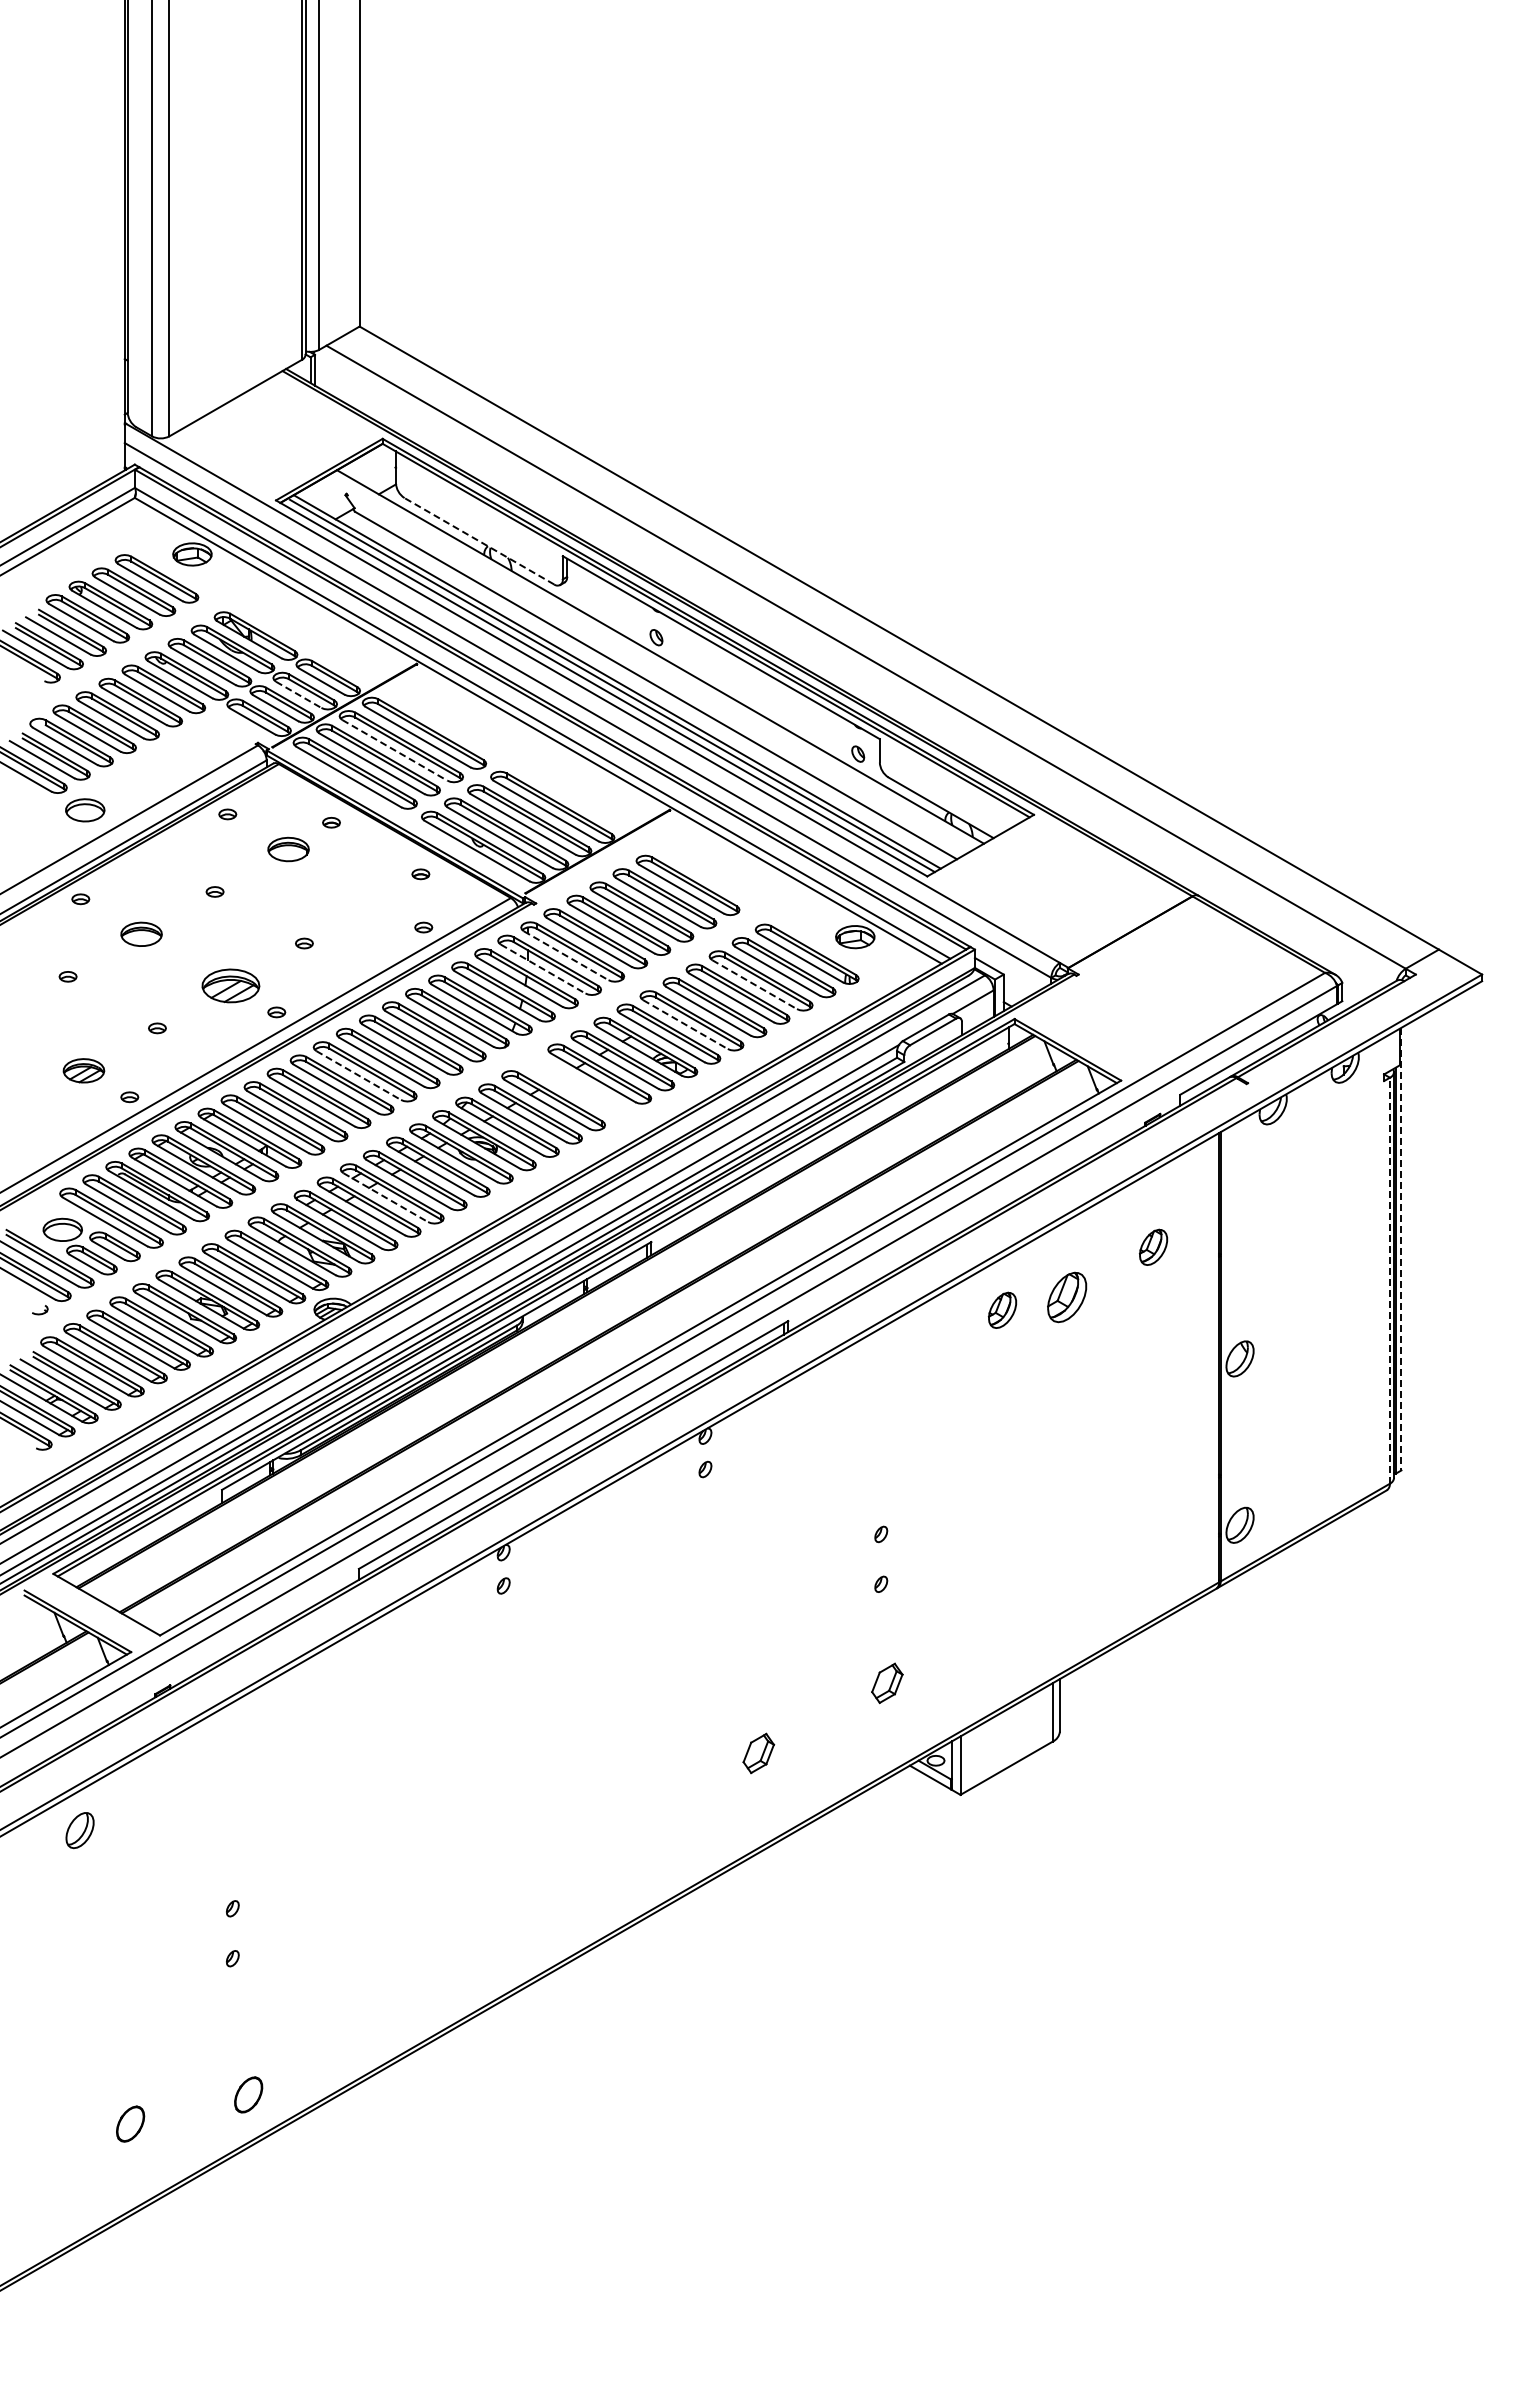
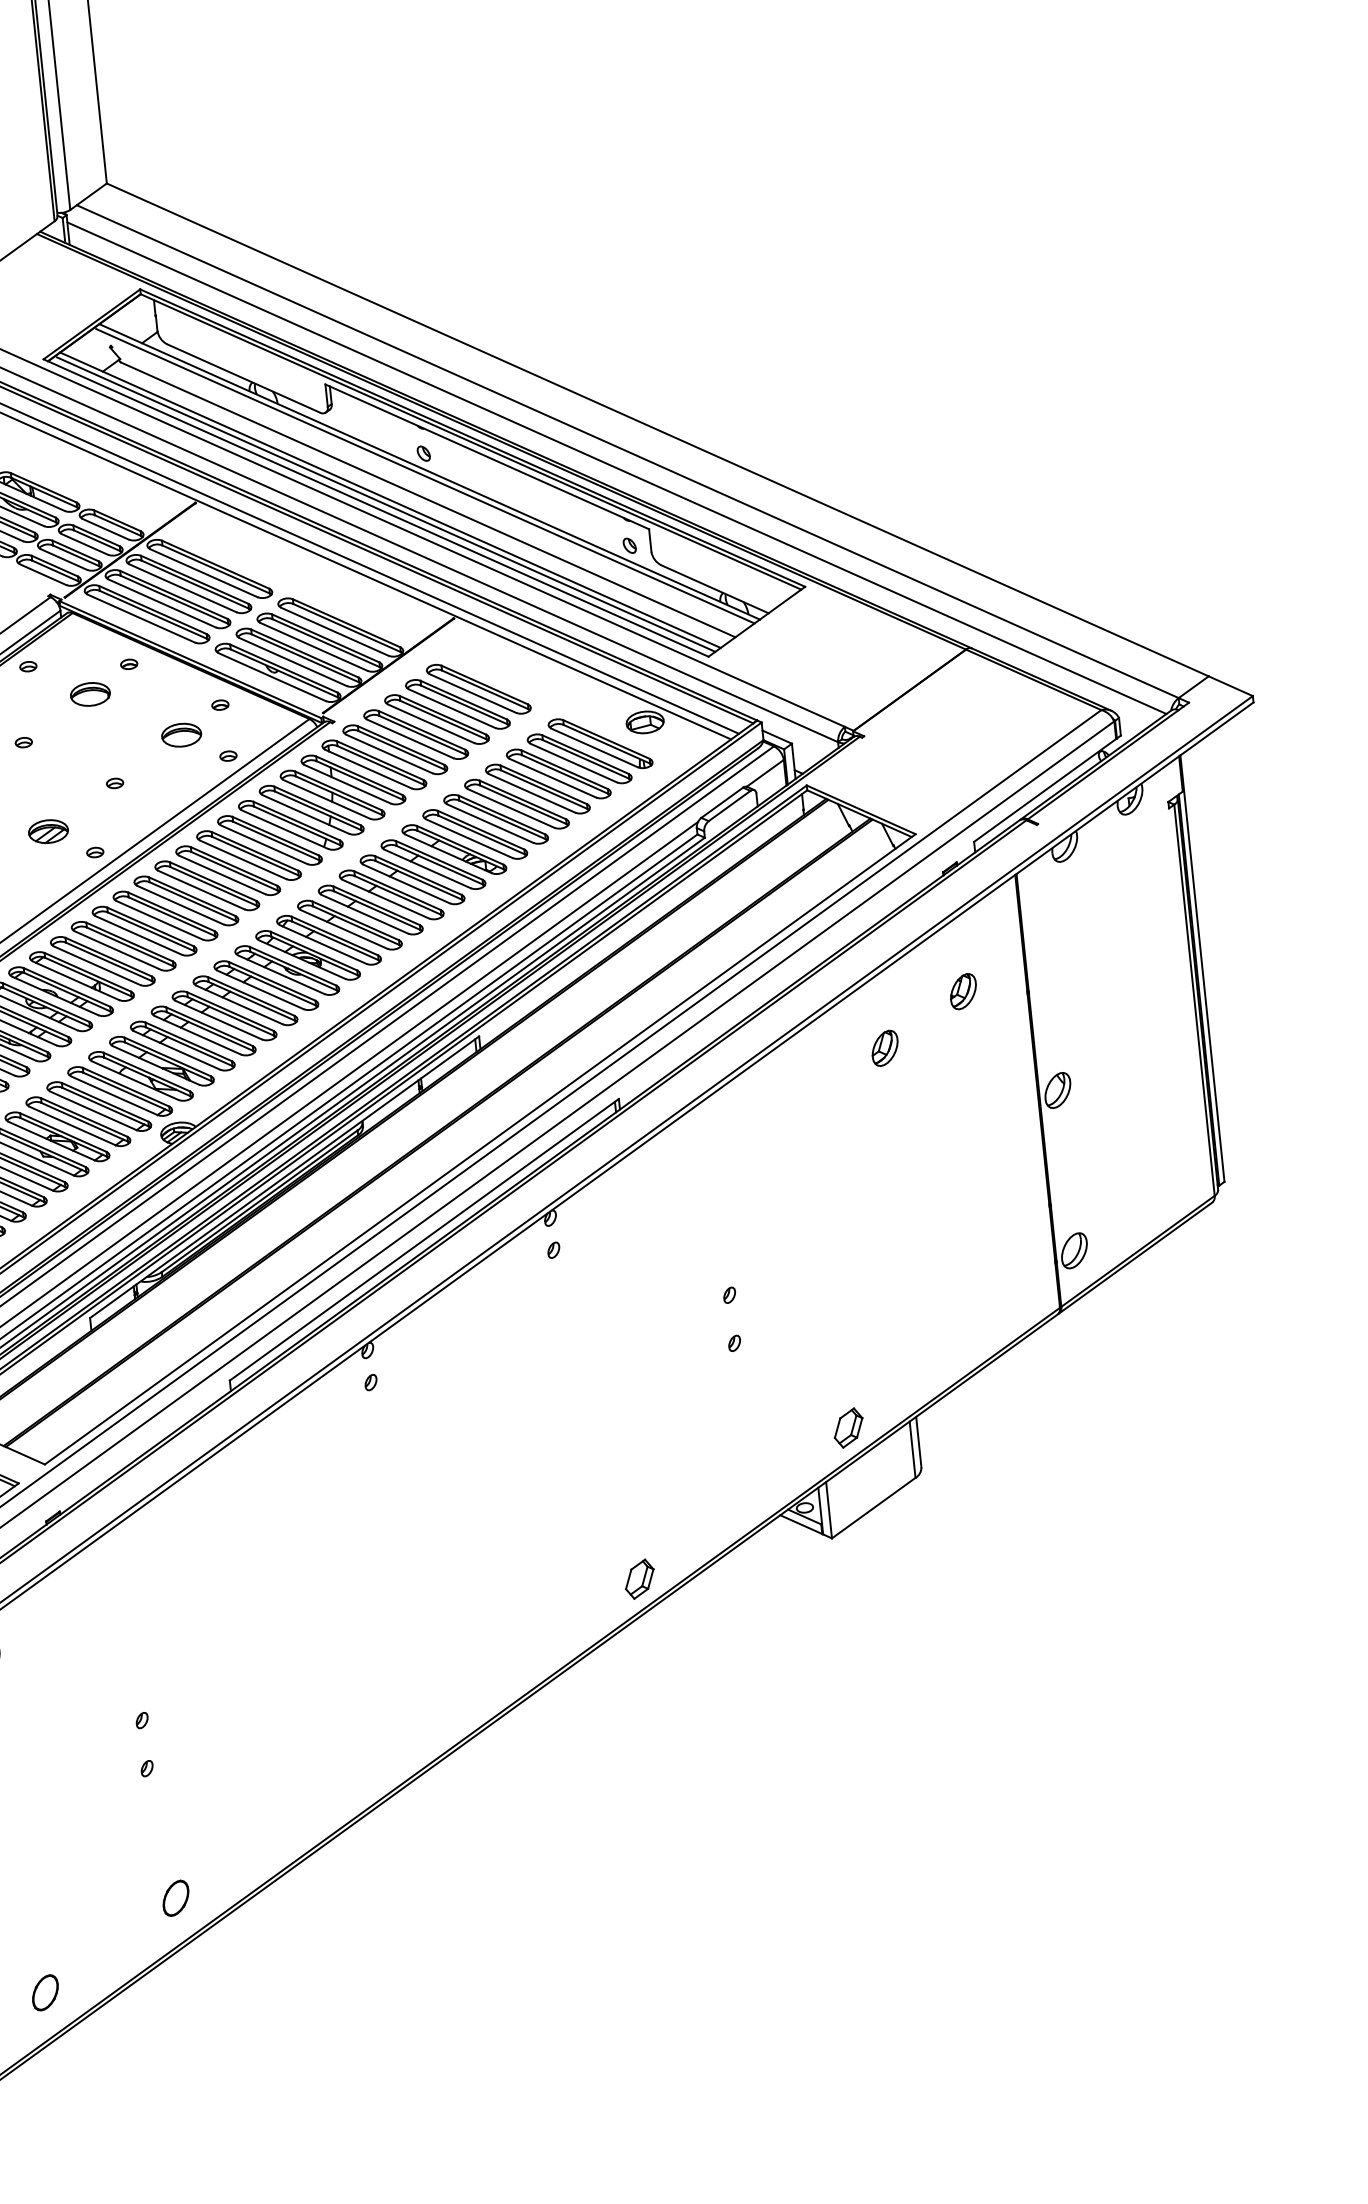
line: (478, 541) -> (242, 378), dashed -> solid
line: (655, 660) -> (425, 475), added
line: (852, 672) -> (616, 467), added
line: (299, 695) -> (85, 544), dashed -> solid
line: (394, 750) -> (182, 588), dashed -> solid
part: (377, 900) -> (181, 734), added
line: (566, 955) -> (368, 768), dashed -> solid
line: (543, 969) -> (348, 784), dashed -> solid
line: (754, 984) -> (552, 778), dashed -> solid
part: (230, 985) -> (48, 831), size x0.71
line: (685, 1024) -> (490, 823), dashed -> solid
line: (358, 1075) -> (180, 905), dashed -> solid
part: (576, 1086) -> (391, 894), added
line: (385, 1197) -> (218, 1020), dashed -> solid
line: (1401, 1249) -> (1202, 968), dashed -> solid
line: (1389, 1280) -> (1194, 1000), dashed -> solid
part: (1066, 1296) -> (884, 1047), size x0.71
part: (1002, 1309) -> (824, 1066), removed
part: (887, 1682) -> (848, 1427), moved
part: (758, 1753) -> (639, 1579), moved
part: (130, 2123) -> (45, 1992), moved

